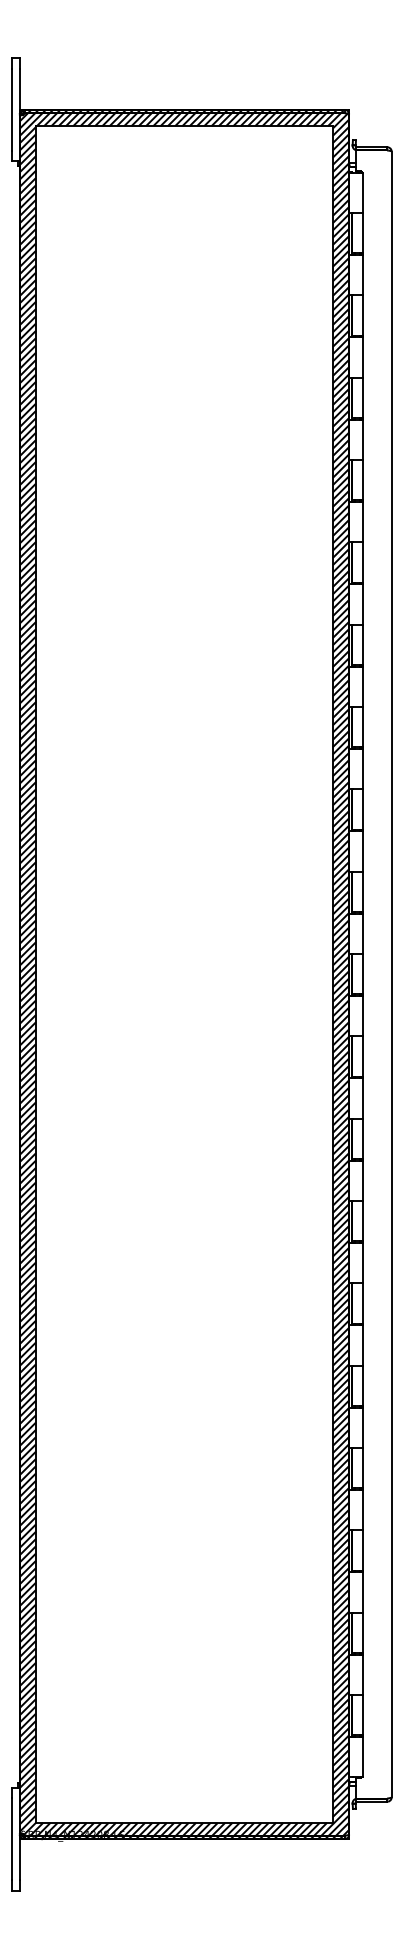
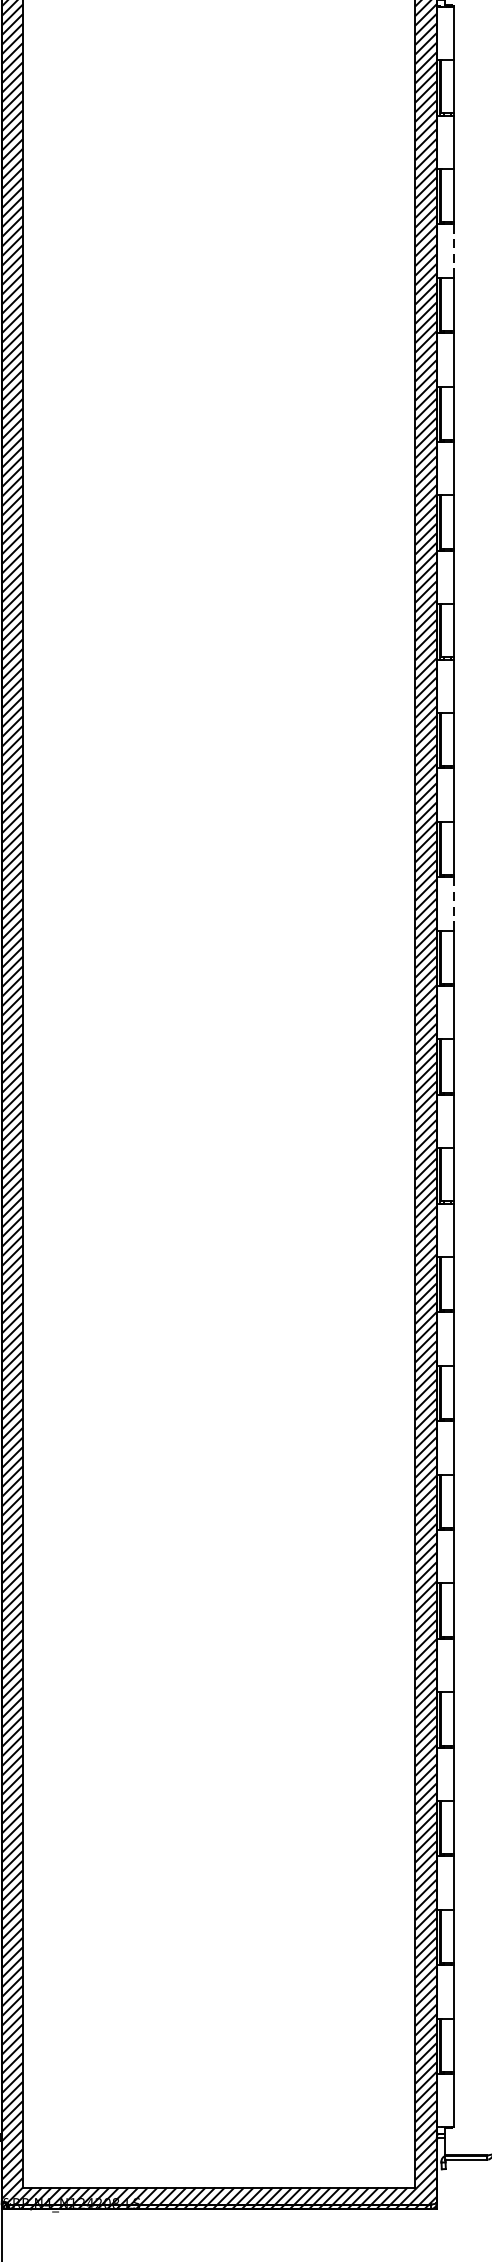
line: (362, 357) -> (454, 251), solid -> dashed
line: (362, 851) -> (454, 904), solid -> dashed

